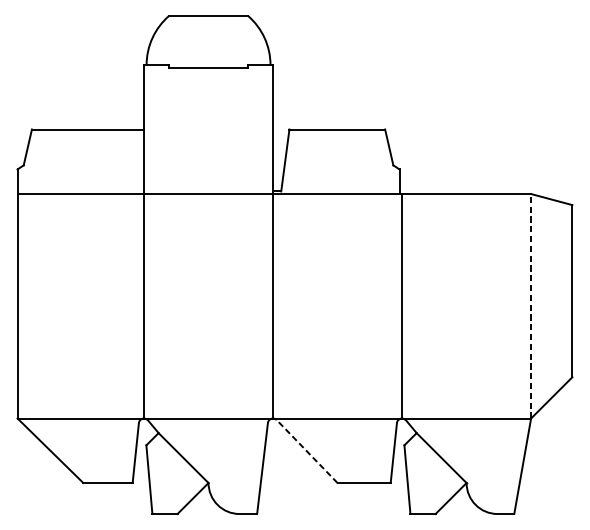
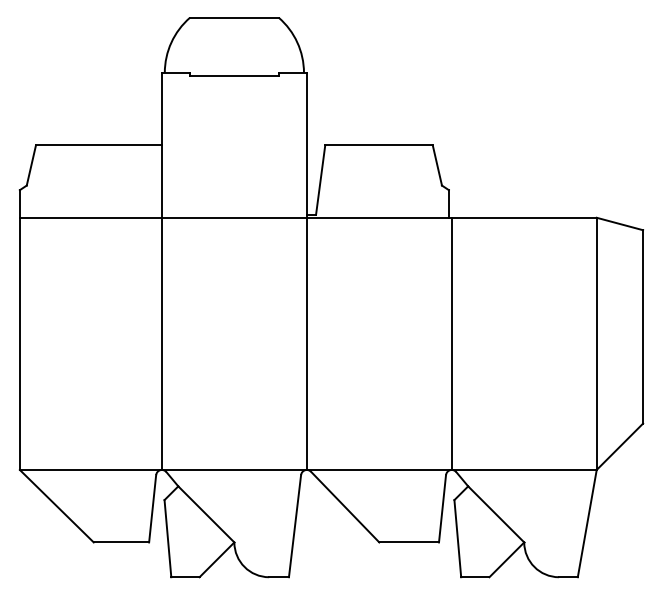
line: (530, 305) -> (596, 343), dashed -> solid
line: (306, 451) -> (344, 506), dashed -> solid

